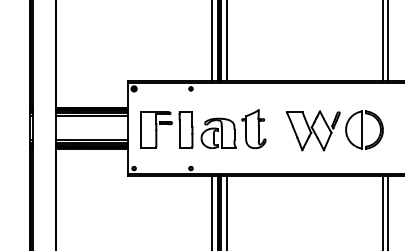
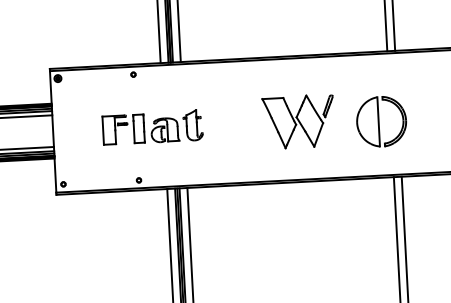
part: (203, 129) -> (152, 127), size x0.6
part: (364, 129) -> (381, 121), moved

